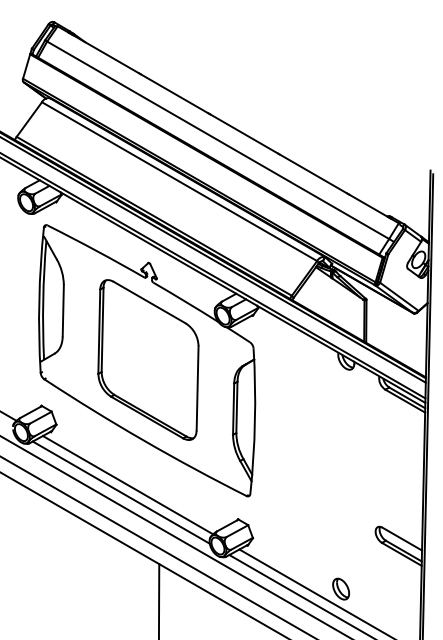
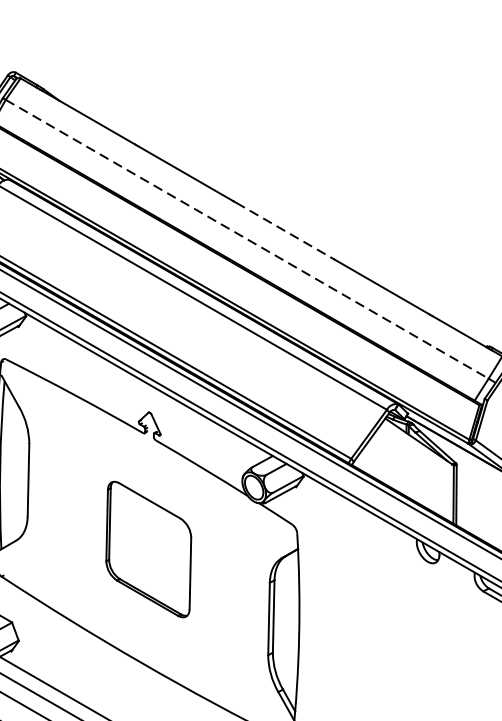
line: (244, 133) -> (284, 229), solid -> dashed
line: (218, 140) -> (247, 239), solid -> dashed
part: (148, 359) -> (148, 548), size x0.6

